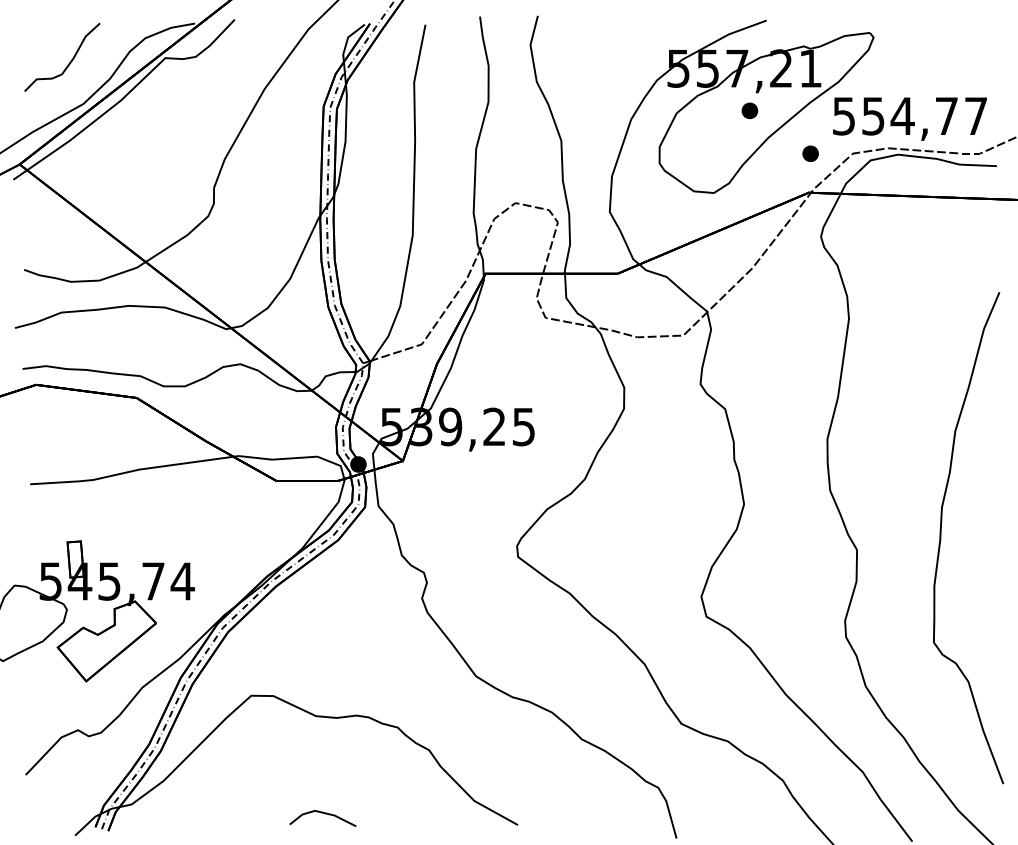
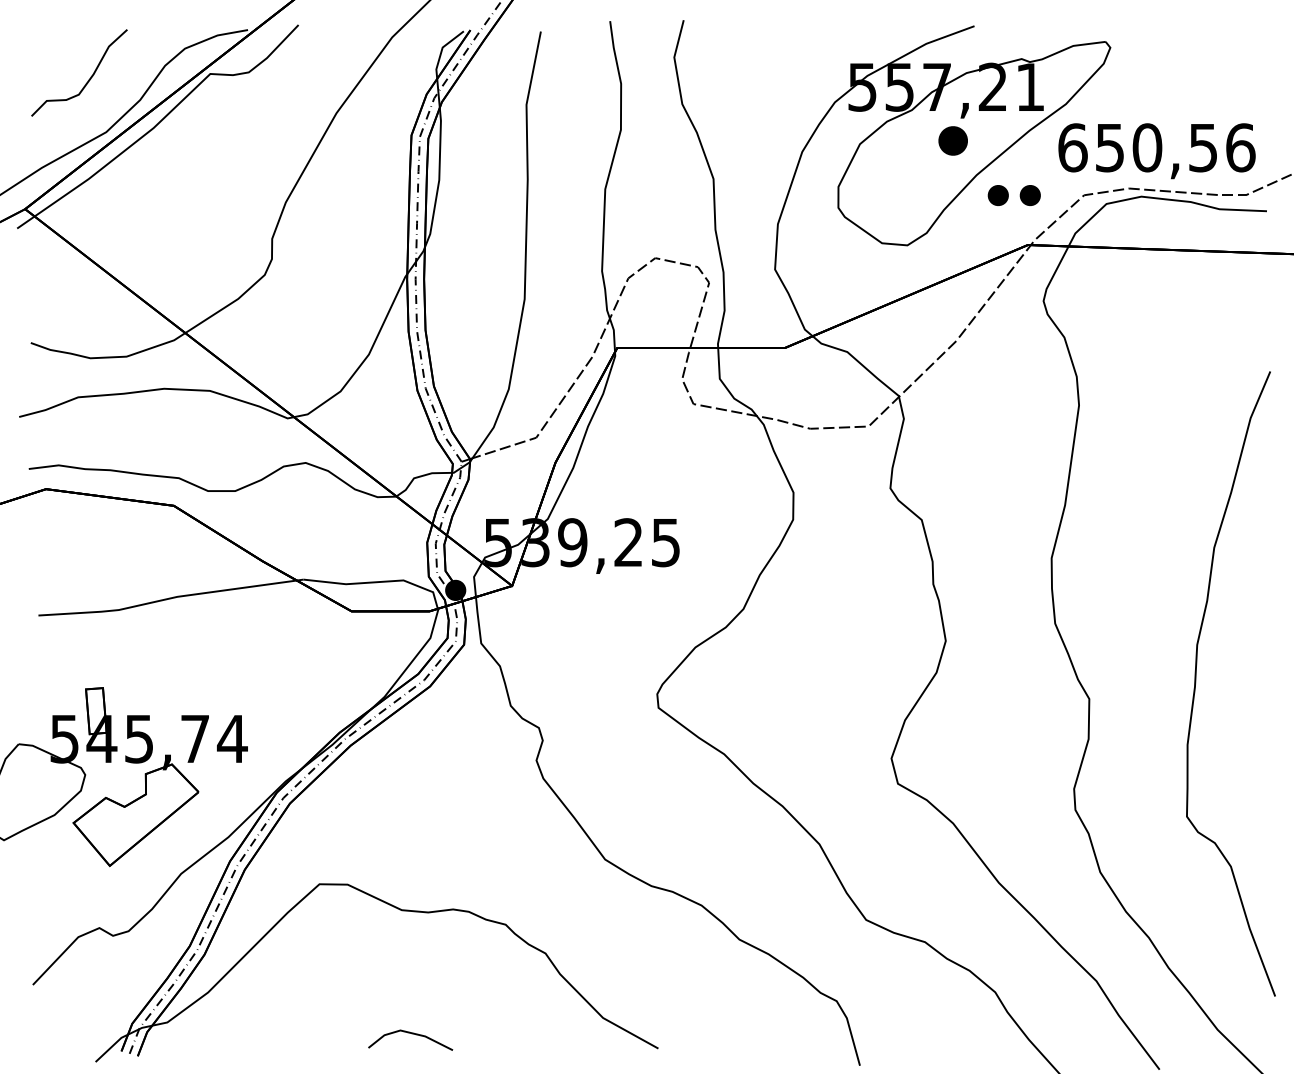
part: (749, 110) -> (952, 140), size x1.4
text: (909, 116) -> (1156, 147), 554,77 -> 650,56
part: (784, 153) -> (997, 195), added

